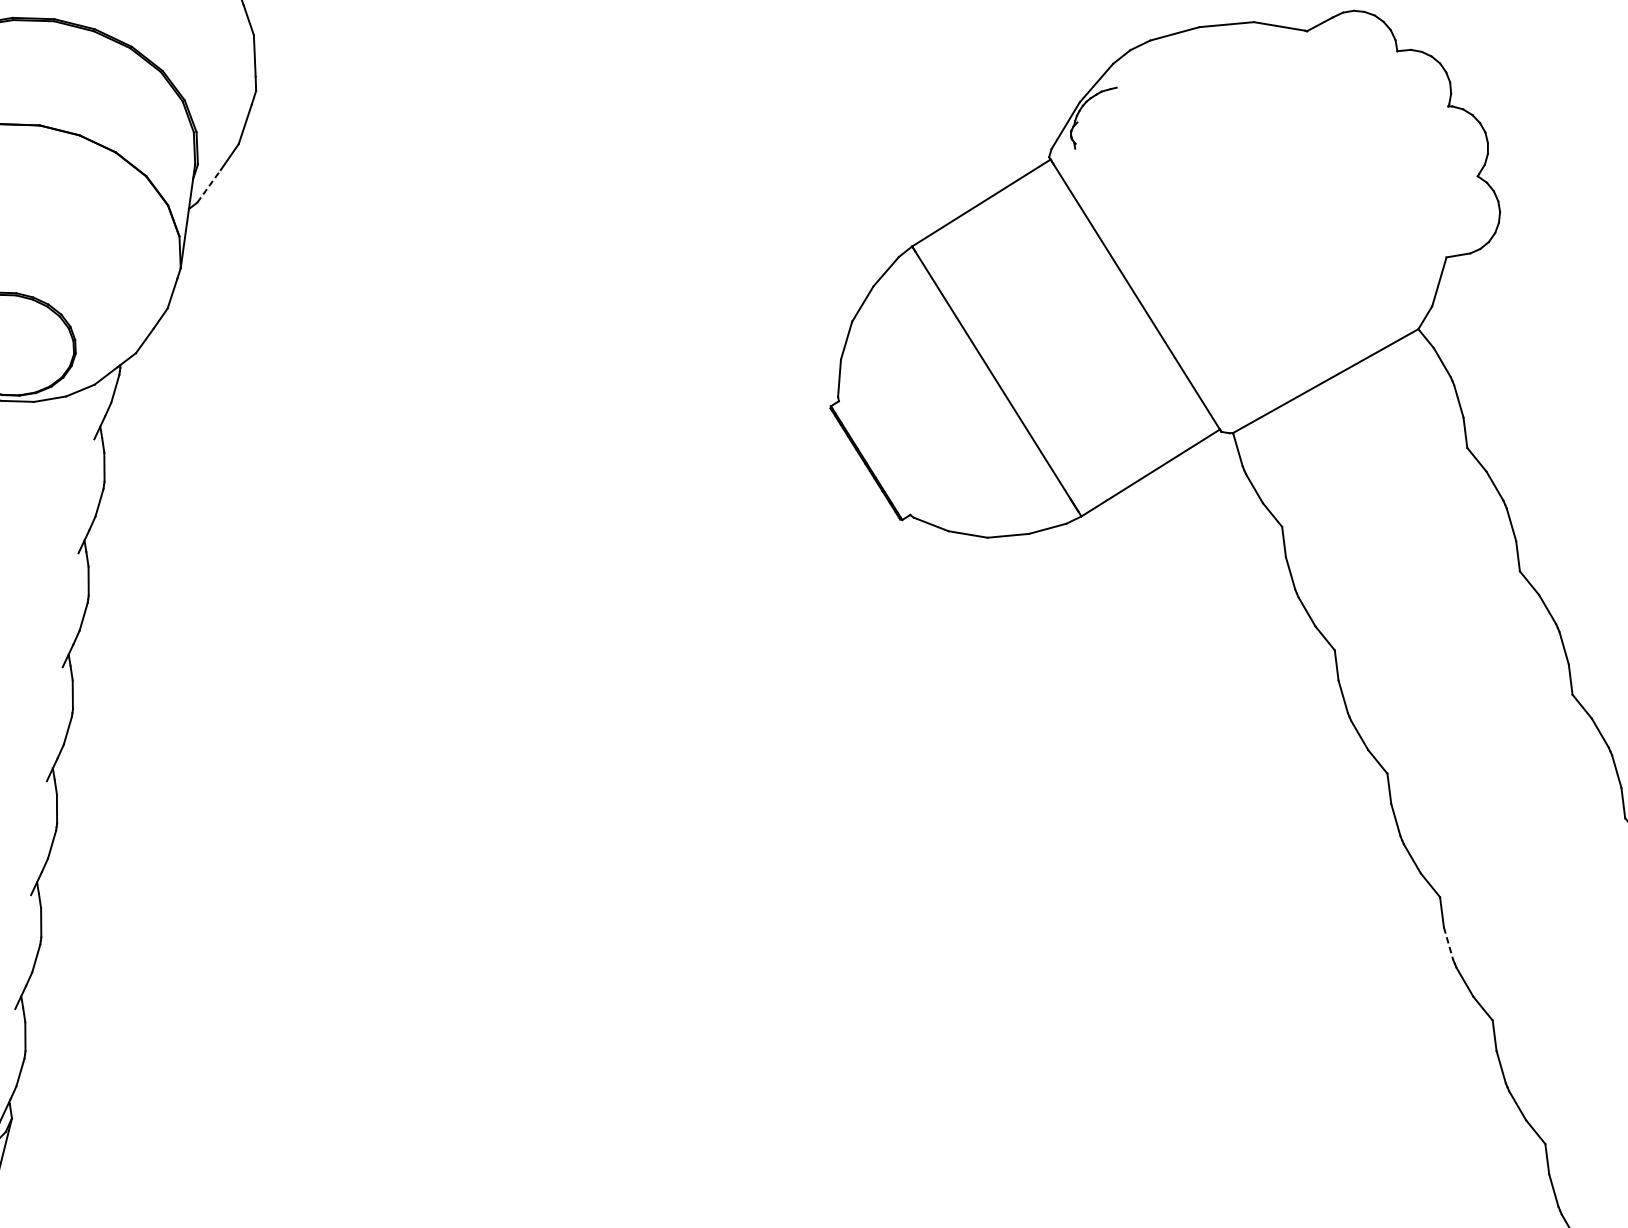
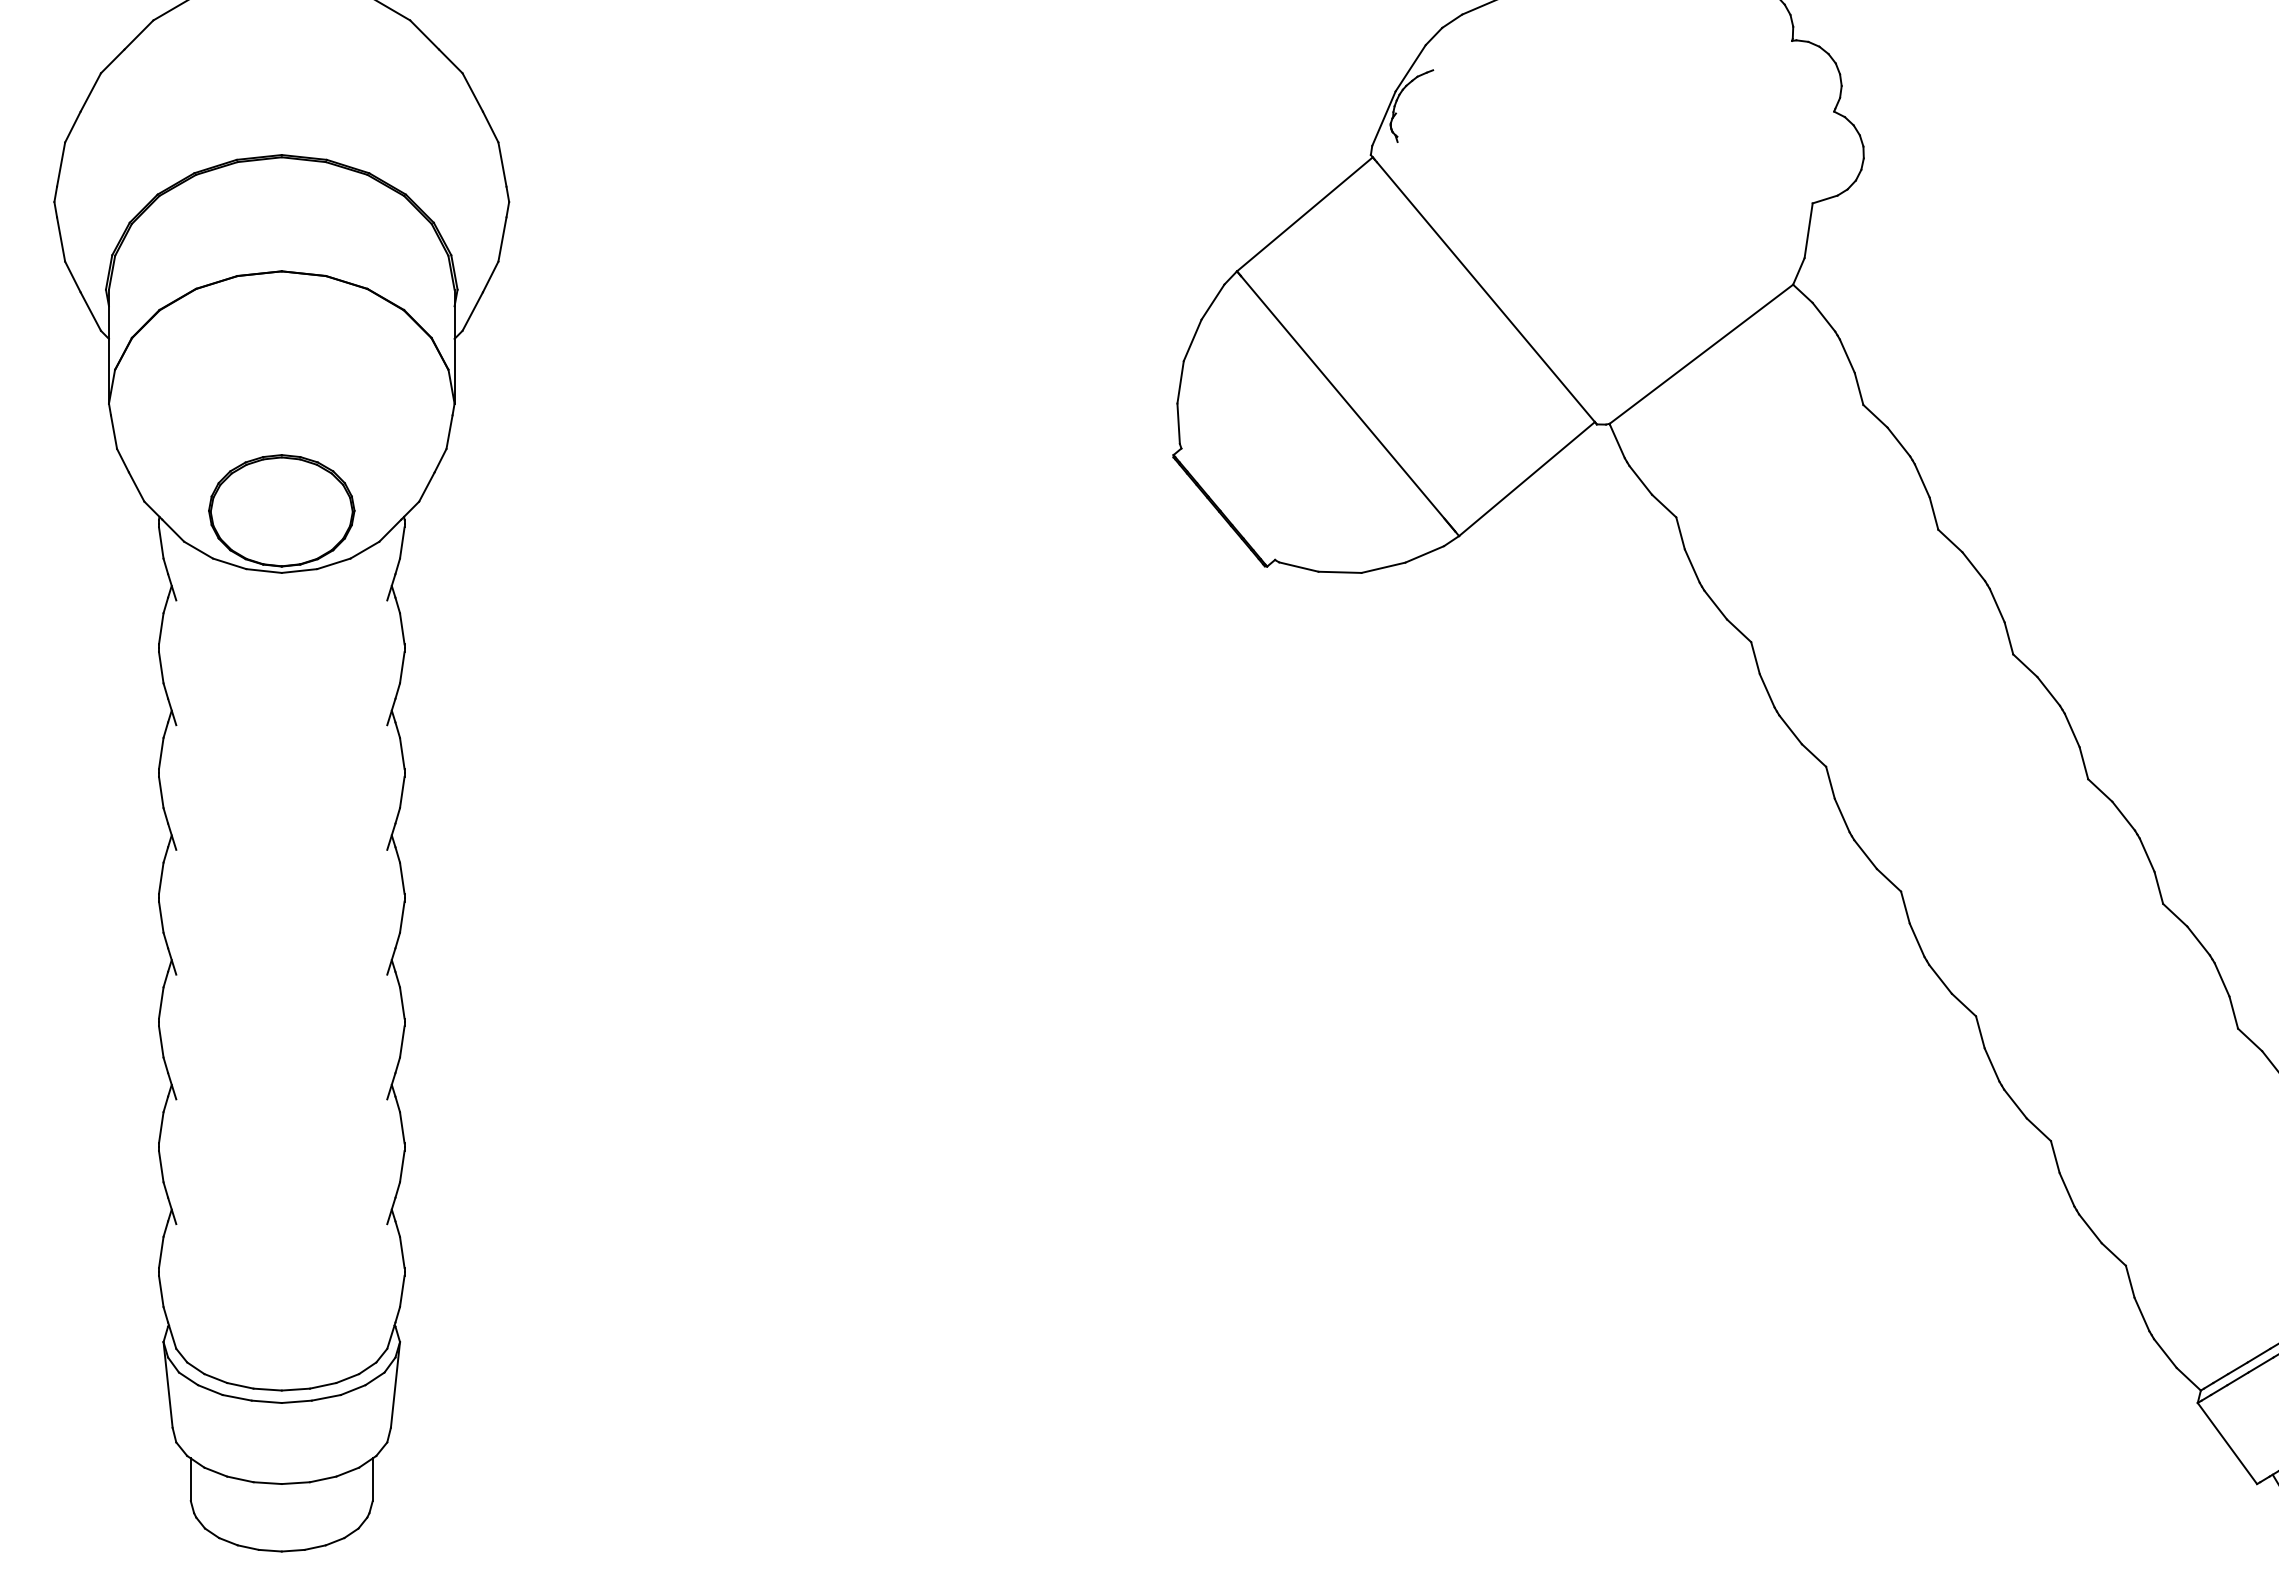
line: (208, 186) -> (472, 311), dashed -> solid
line: (1448, 943) -> (1917, 940), dashed -> solid

